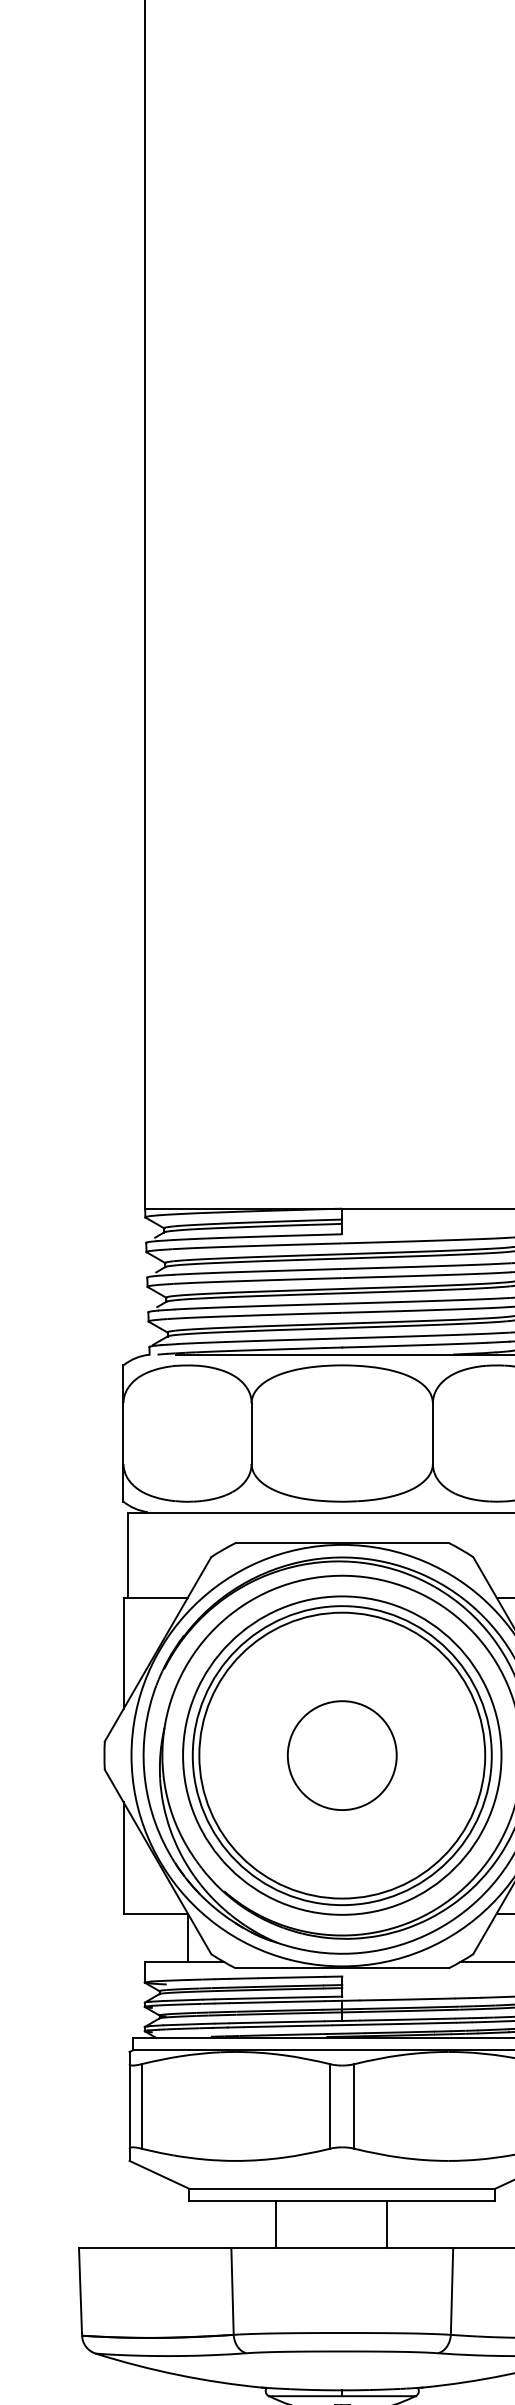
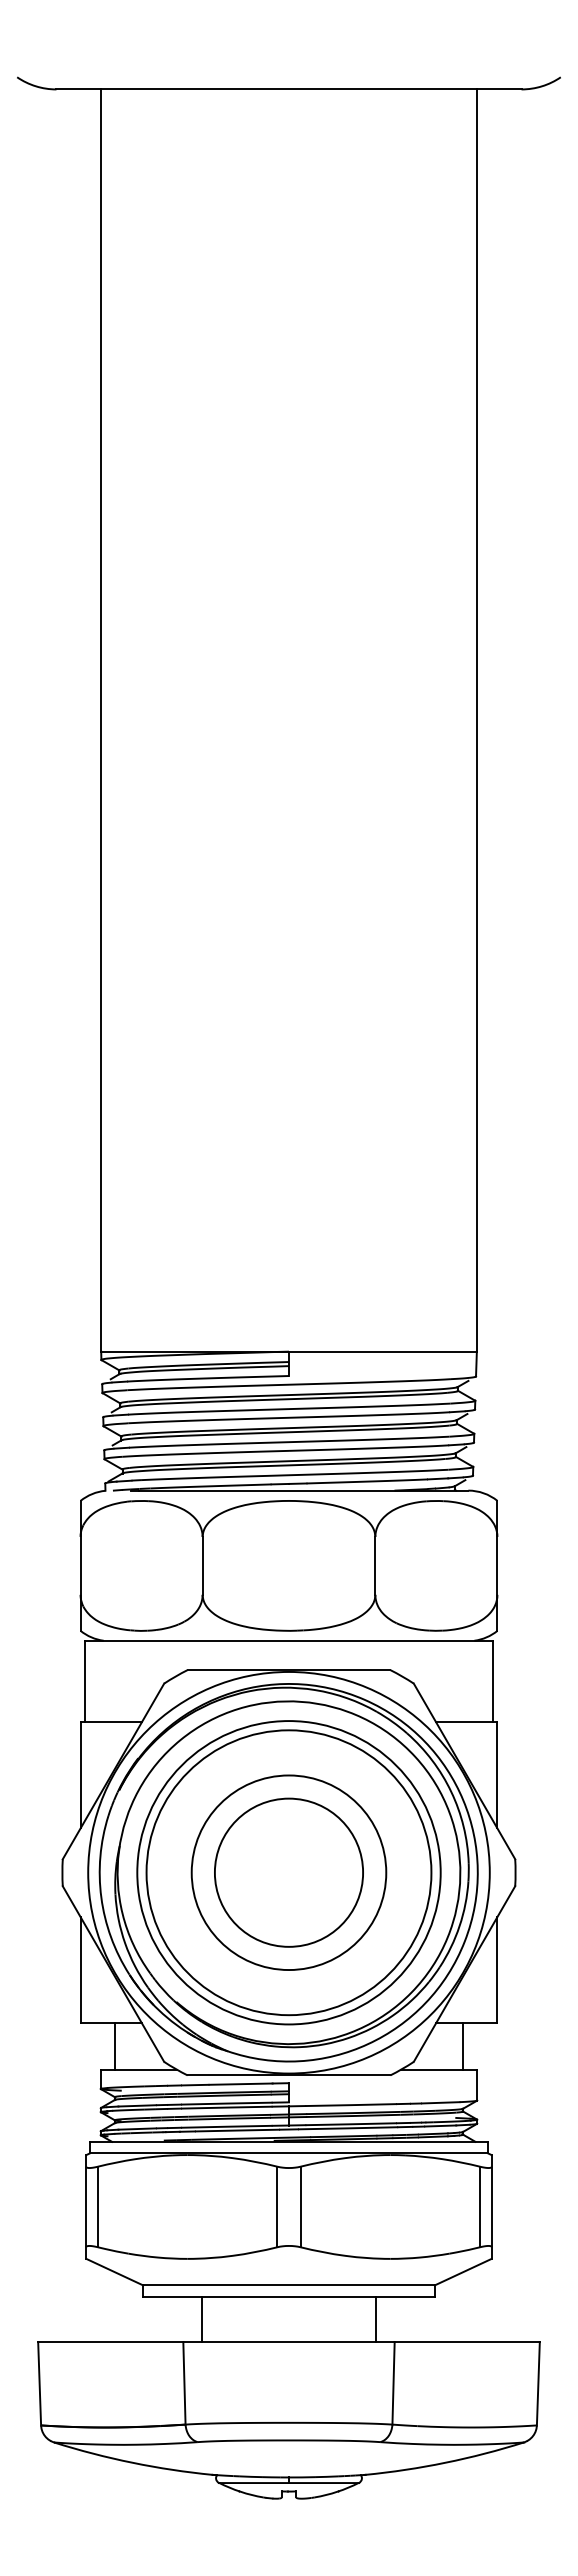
circle: (341, 1755) -> (288, 1872), size x0.71
circle: (341, 1755) -> (288, 1872), size x1.43
line: (188, 1938) -> (115, 2046), moved
line: (276, 2224) -> (202, 2319), moved
line: (386, 2224) -> (375, 2319), moved

